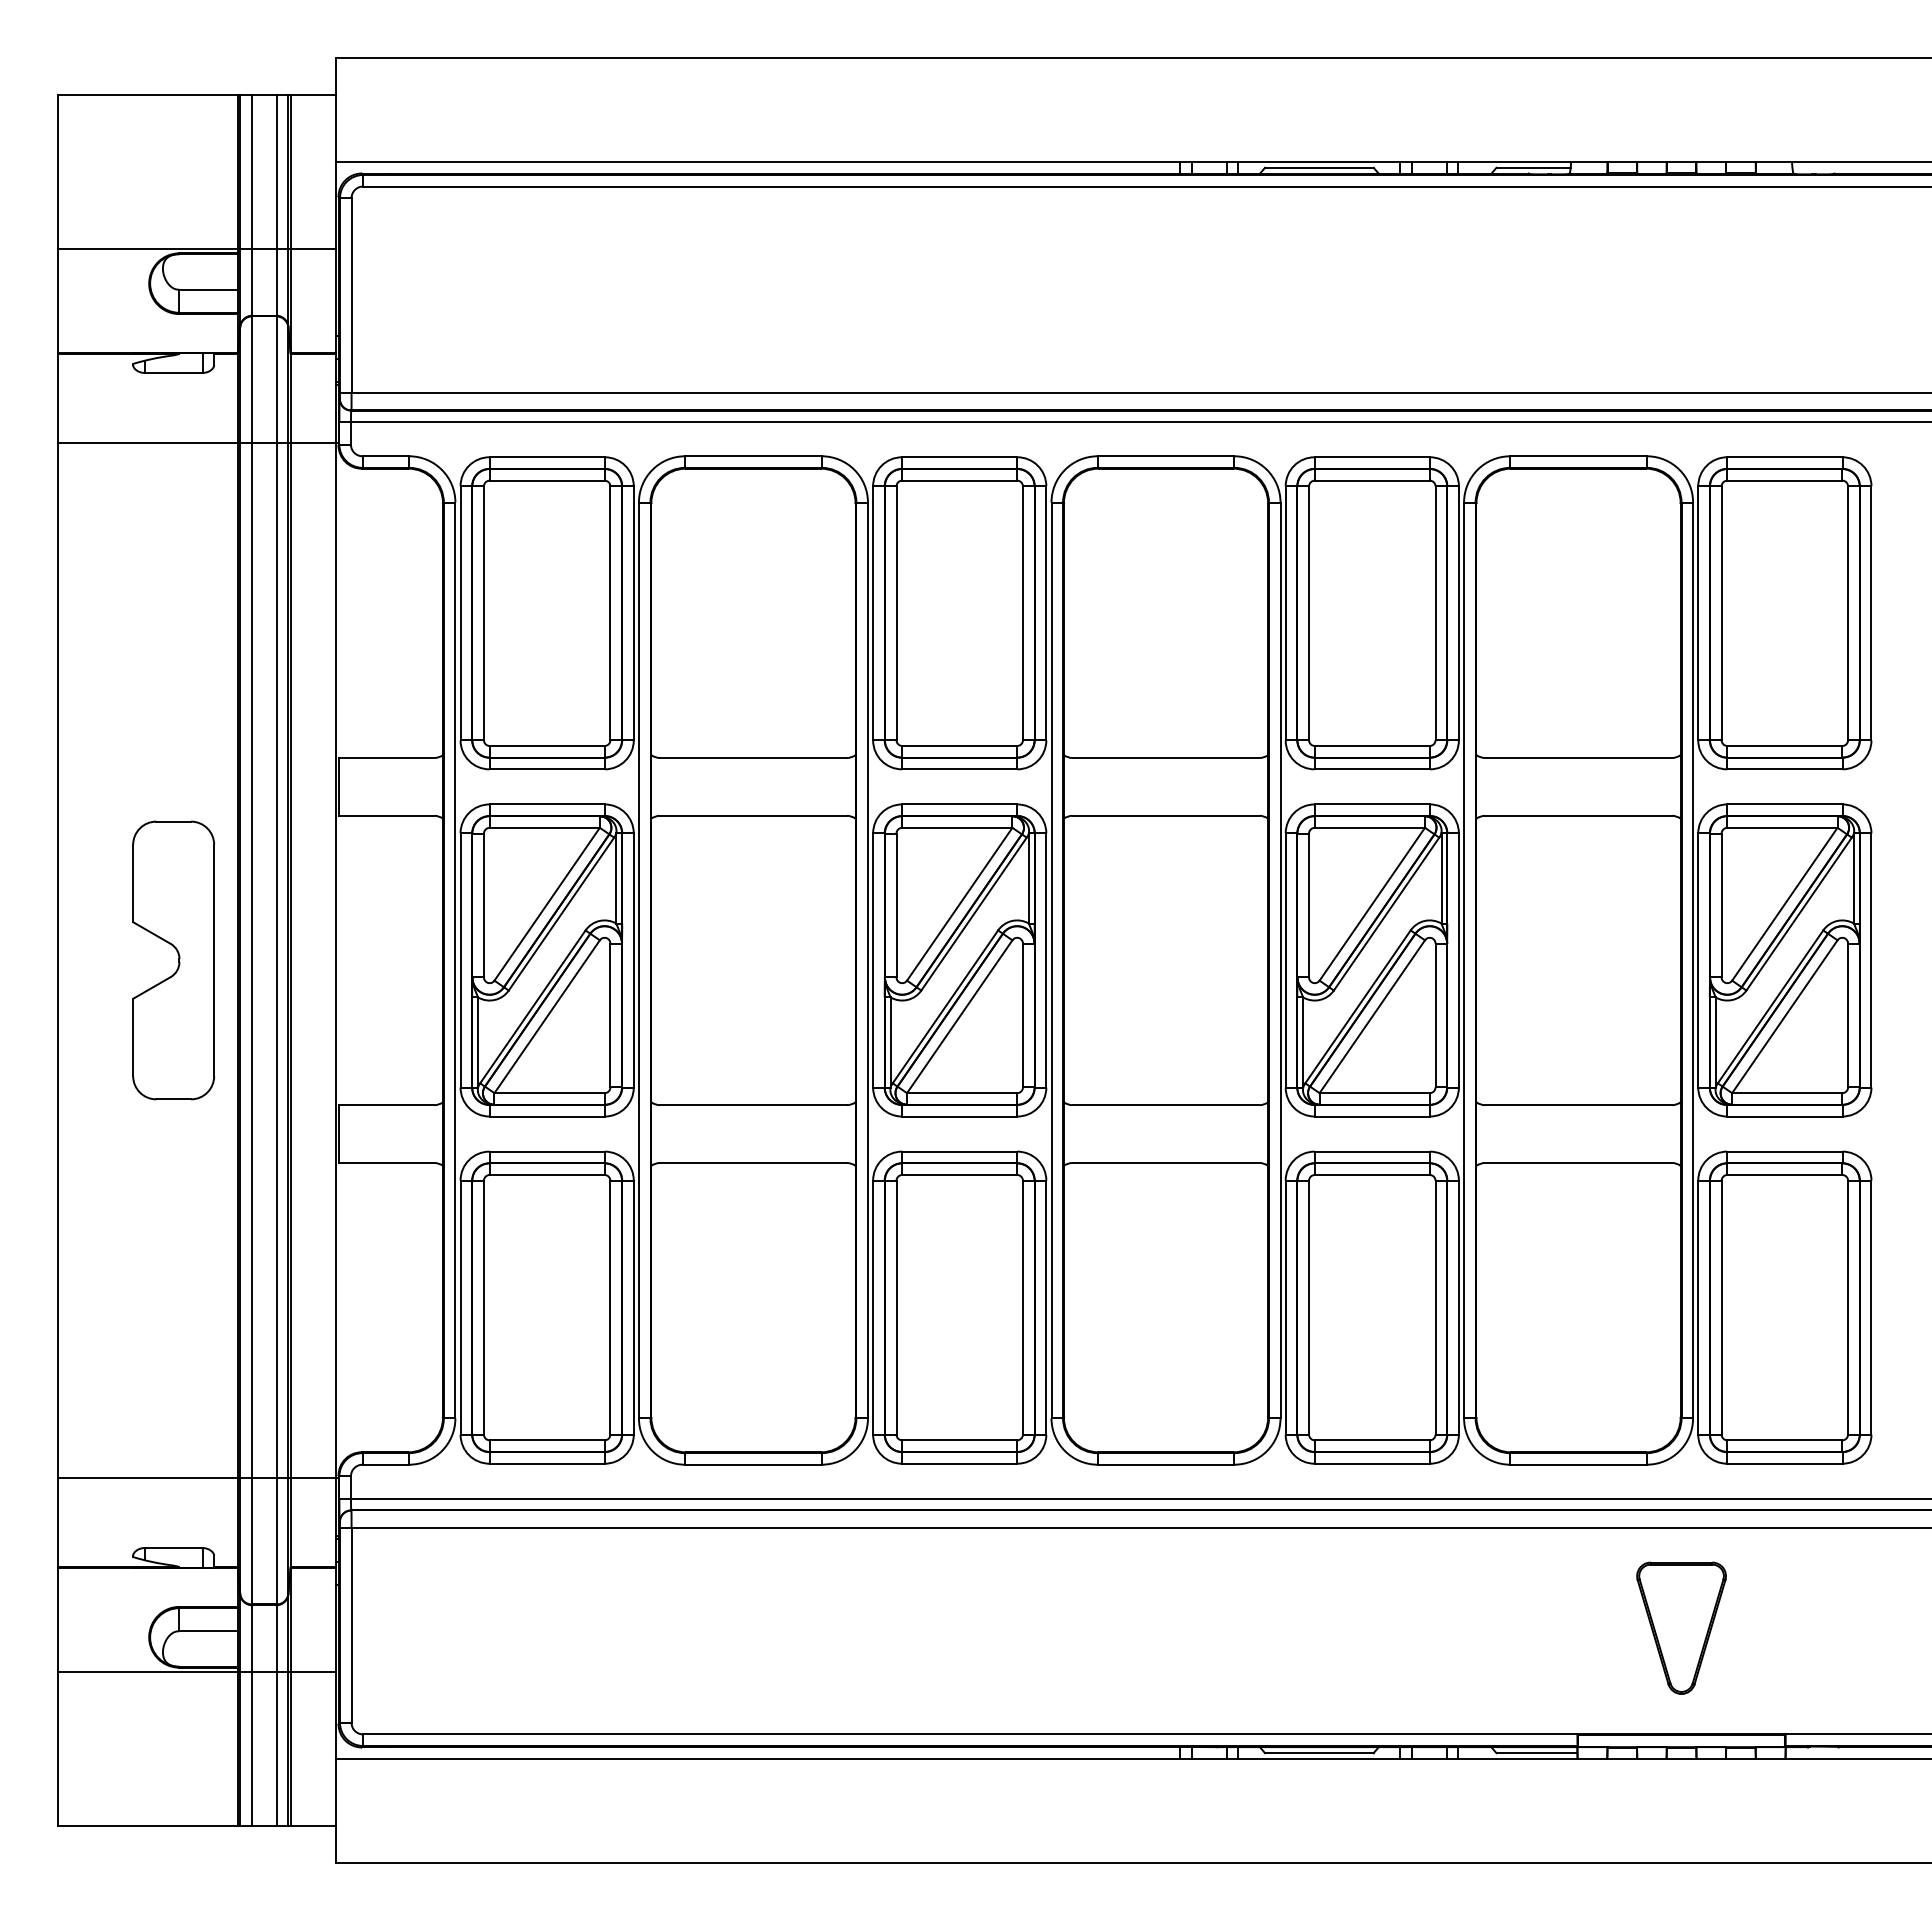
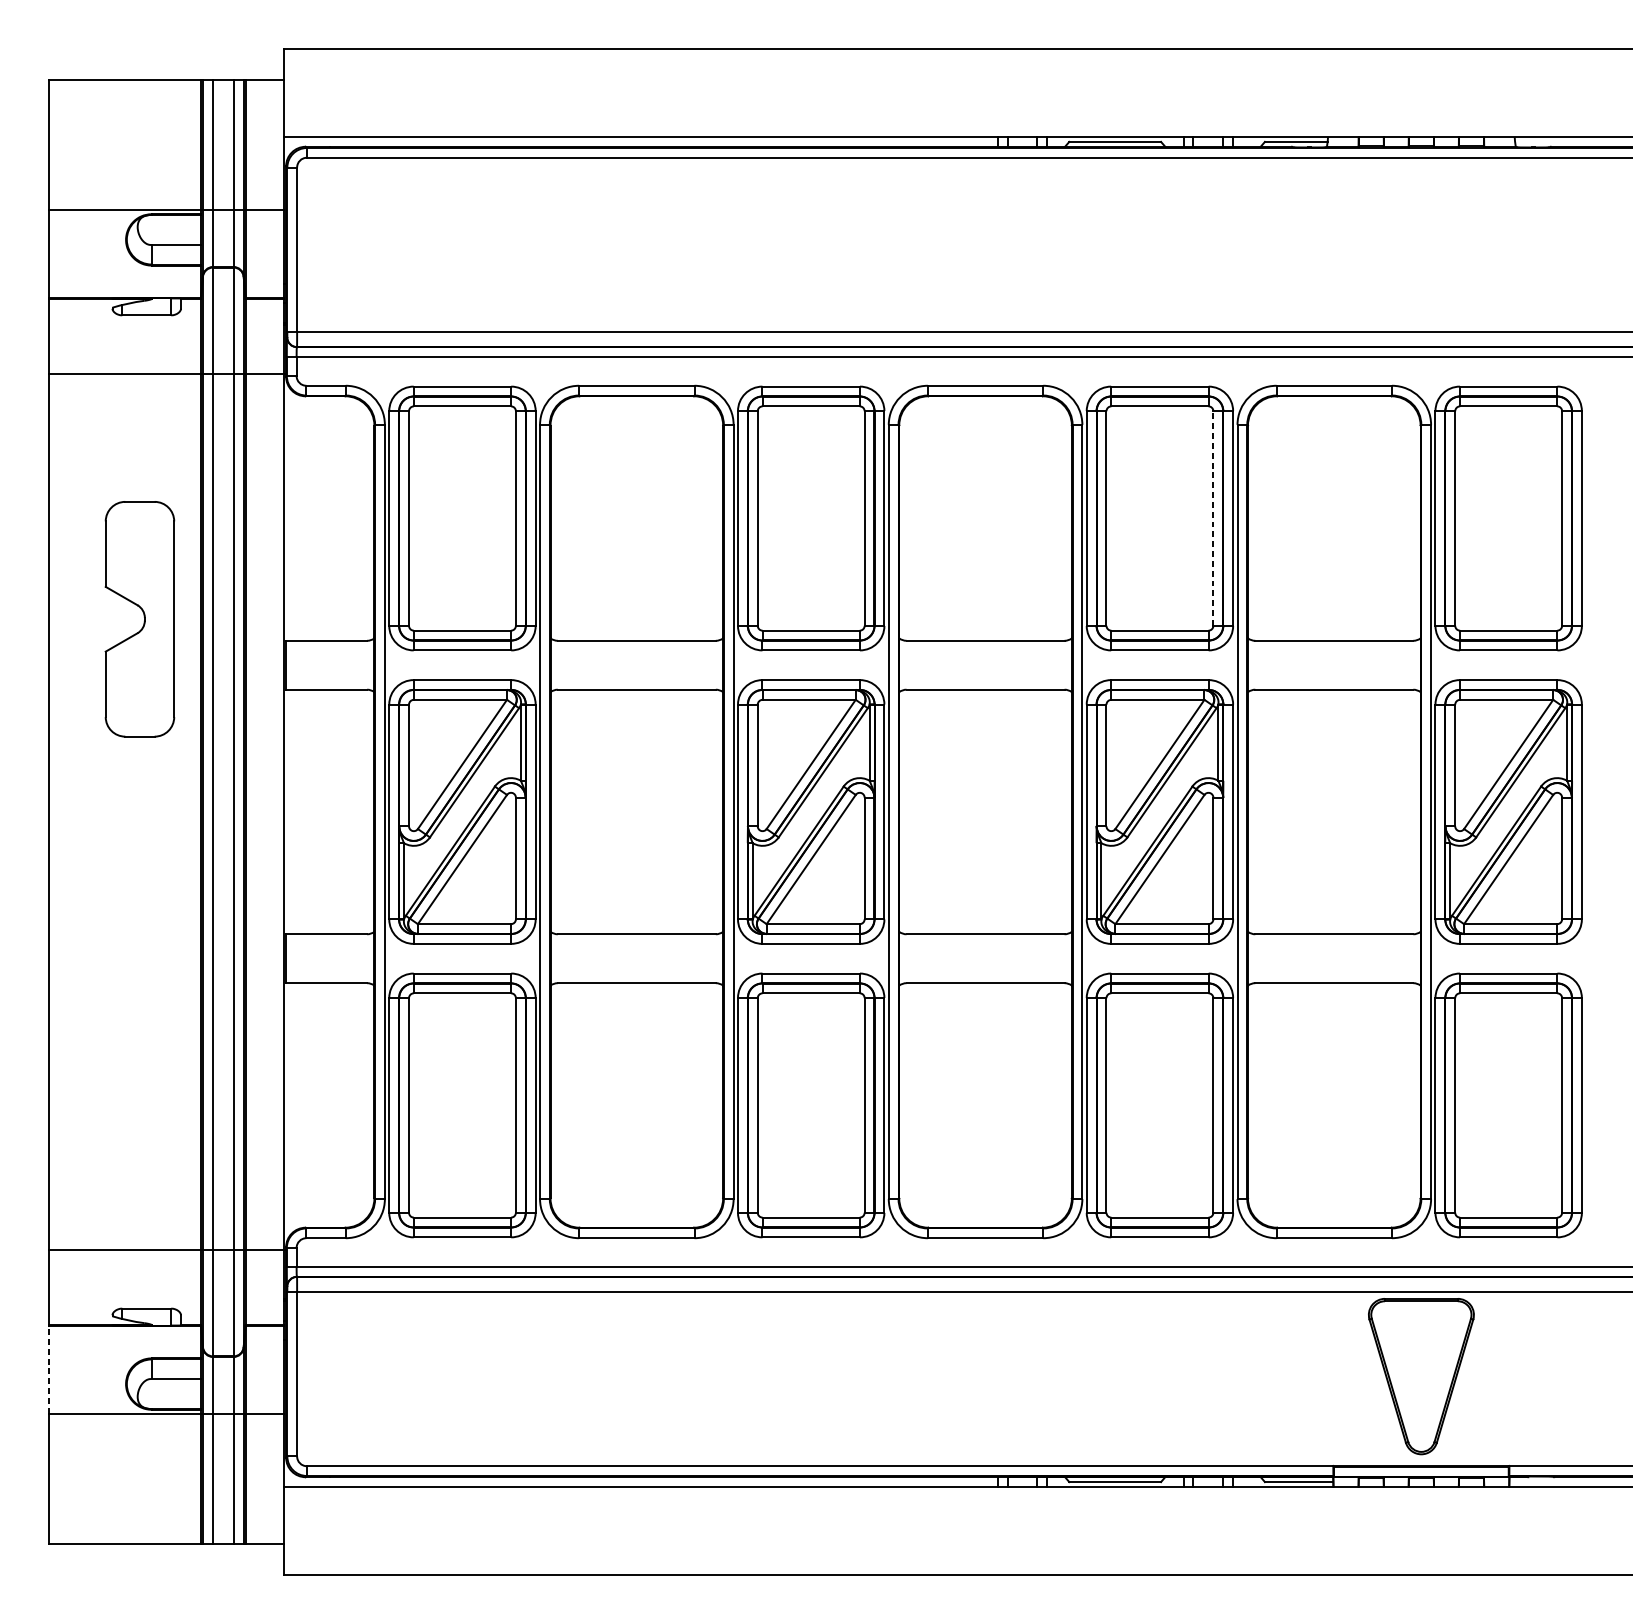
line: (1435, 613) -> (1213, 518), solid -> dashed
part: (173, 960) -> (139, 619), moved
line: (57, 1619) -> (48, 1369), solid -> dashed
part: (1681, 1627) -> (1421, 1375), size x1.4

